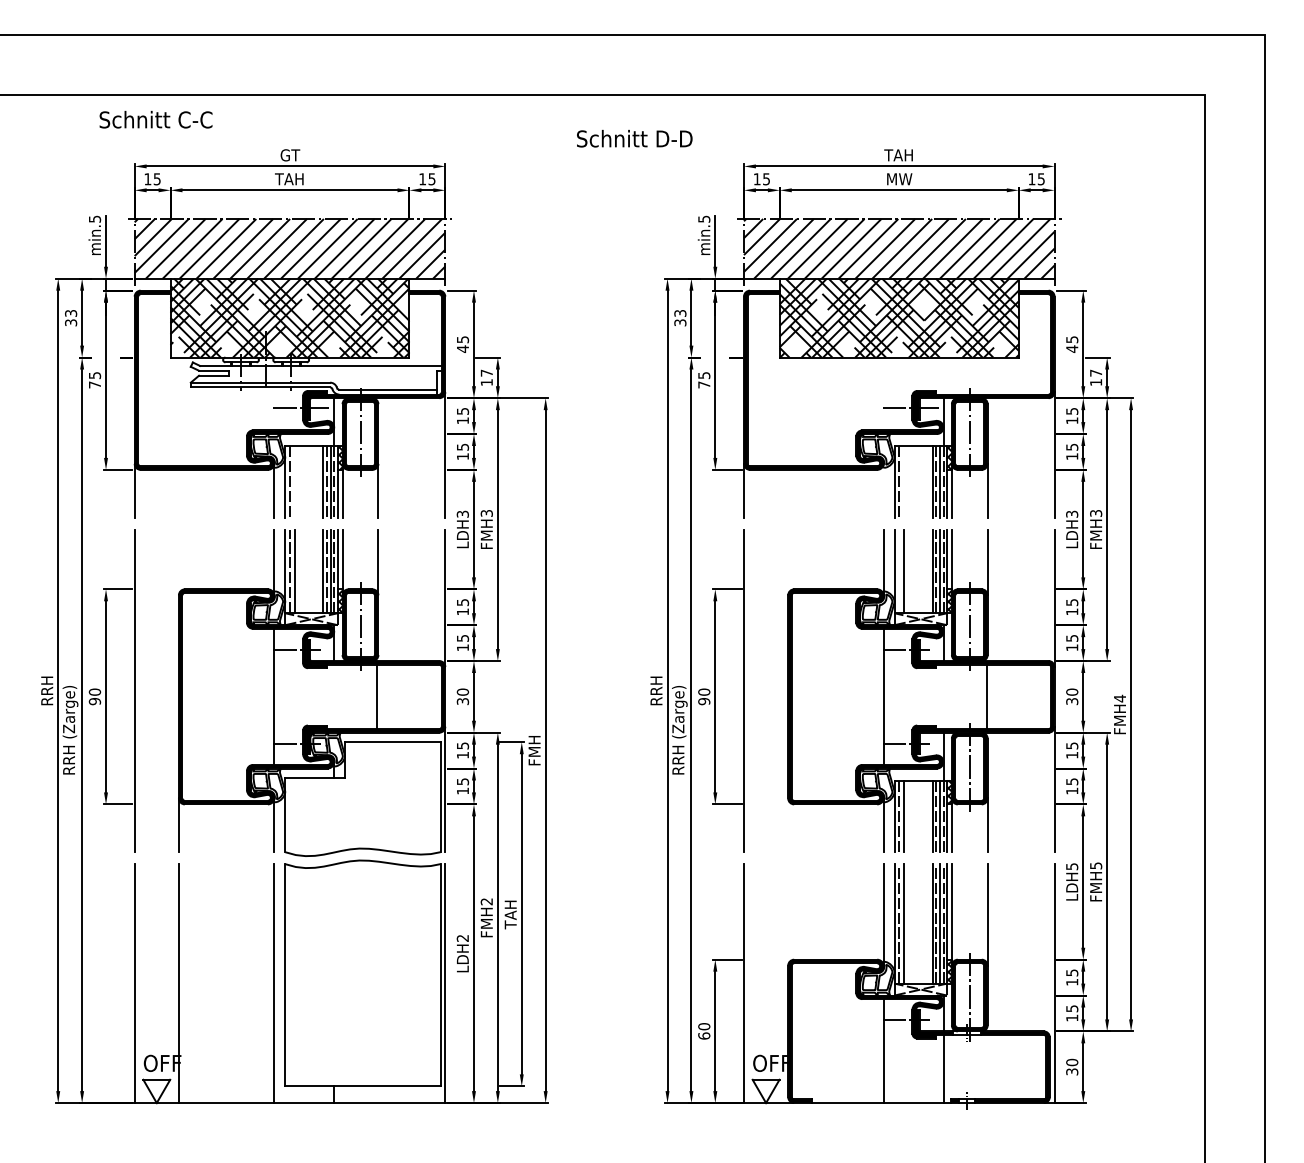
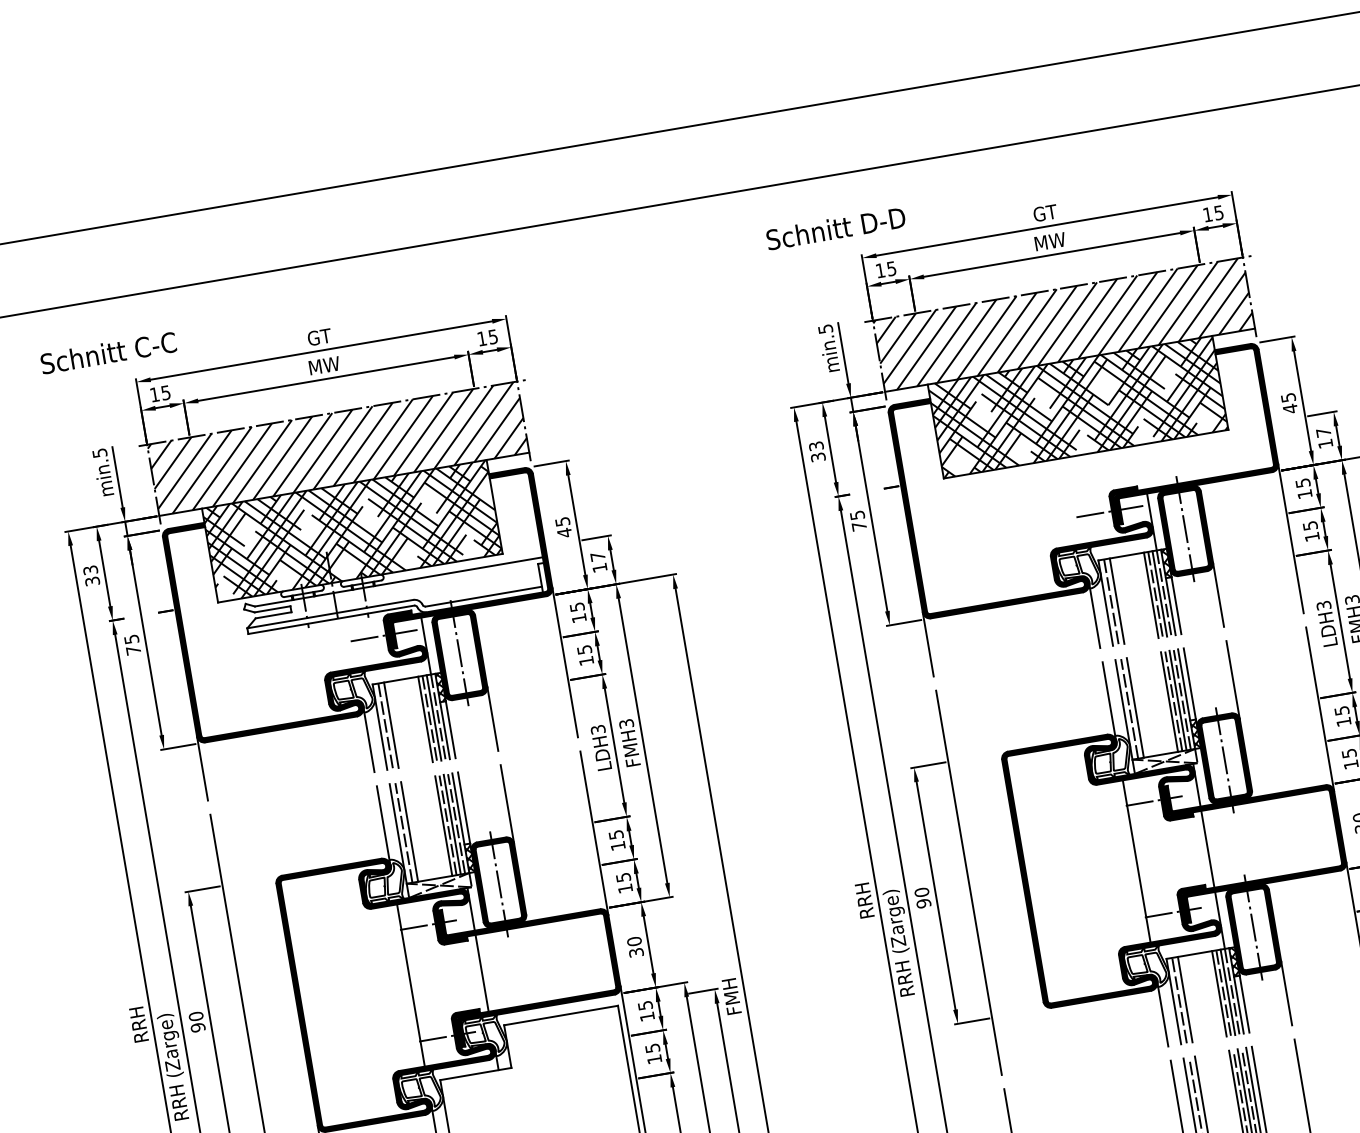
text: (155, 119) -> (107, 352), moved
text: (634, 138) -> (835, 228), moved
text: (898, 155) -> (1044, 213), TAH -> GT
text: (289, 179) -> (323, 366), TAH -> MW
line: (294, 481) -> (390, 724), added
line: (904, 481) -> (1117, 600), added
line: (883, 490) -> (1094, 615), added
line: (899, 571) -> (1129, 708), added
line: (377, 696) -> (482, 972), moved
line: (986, 696) -> (1207, 848), moved

